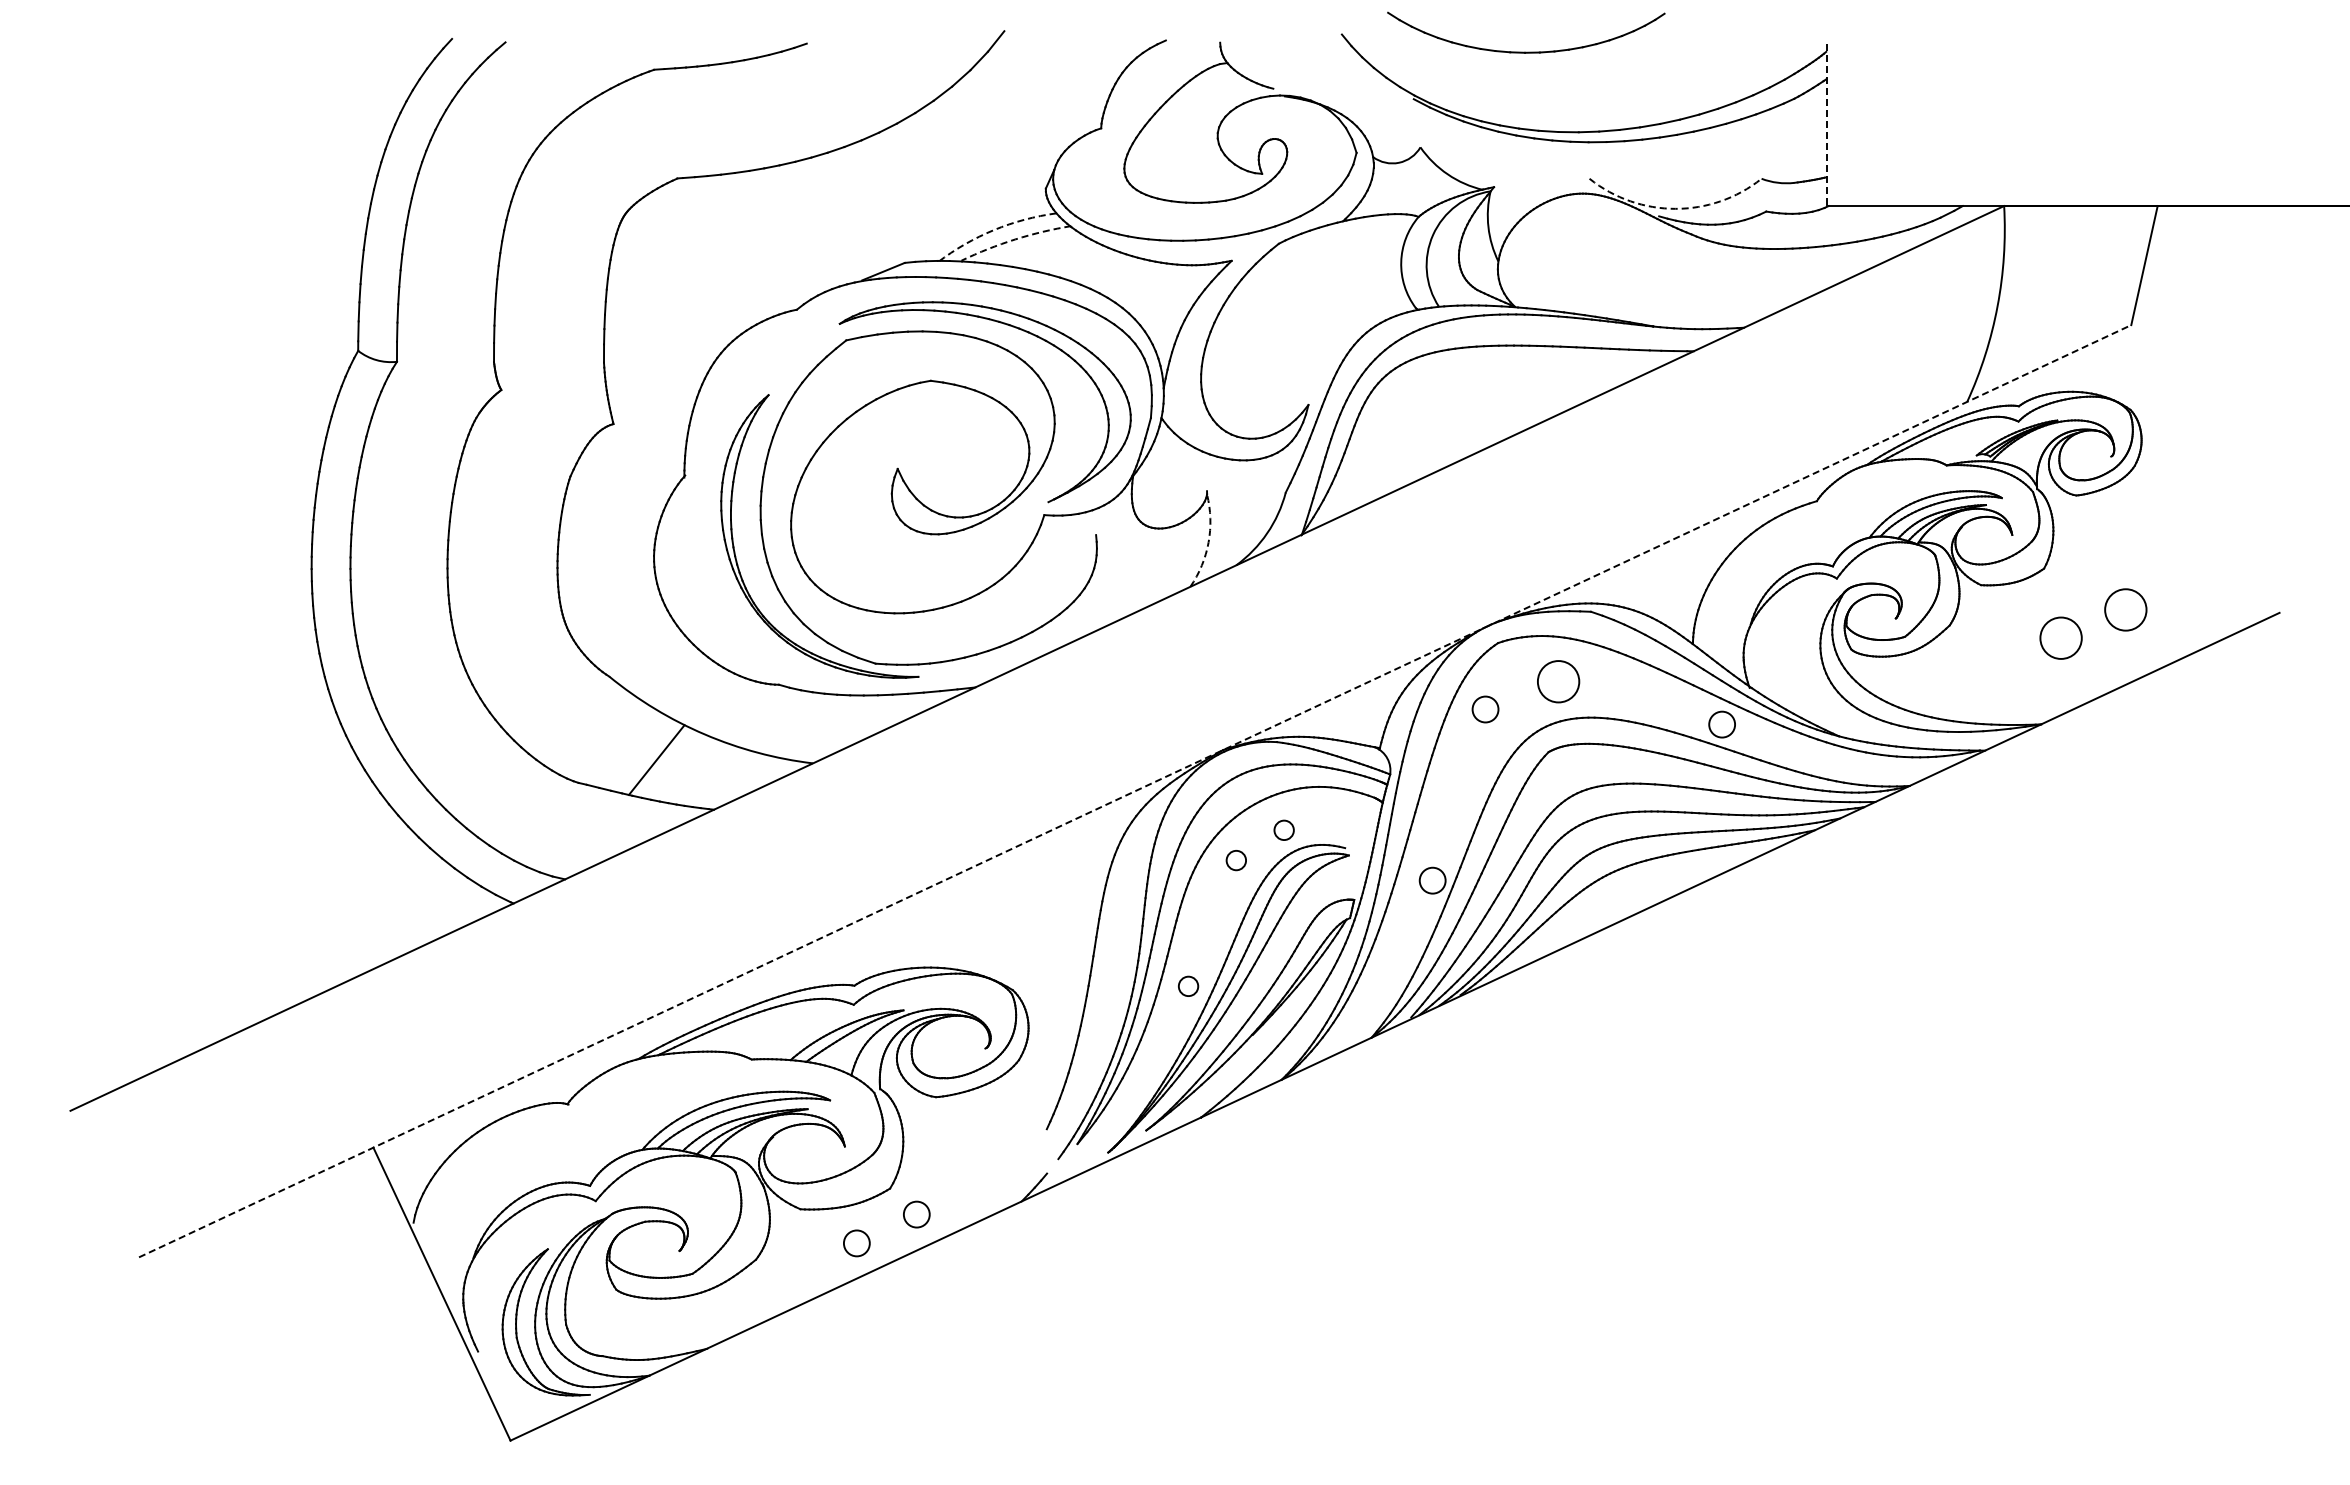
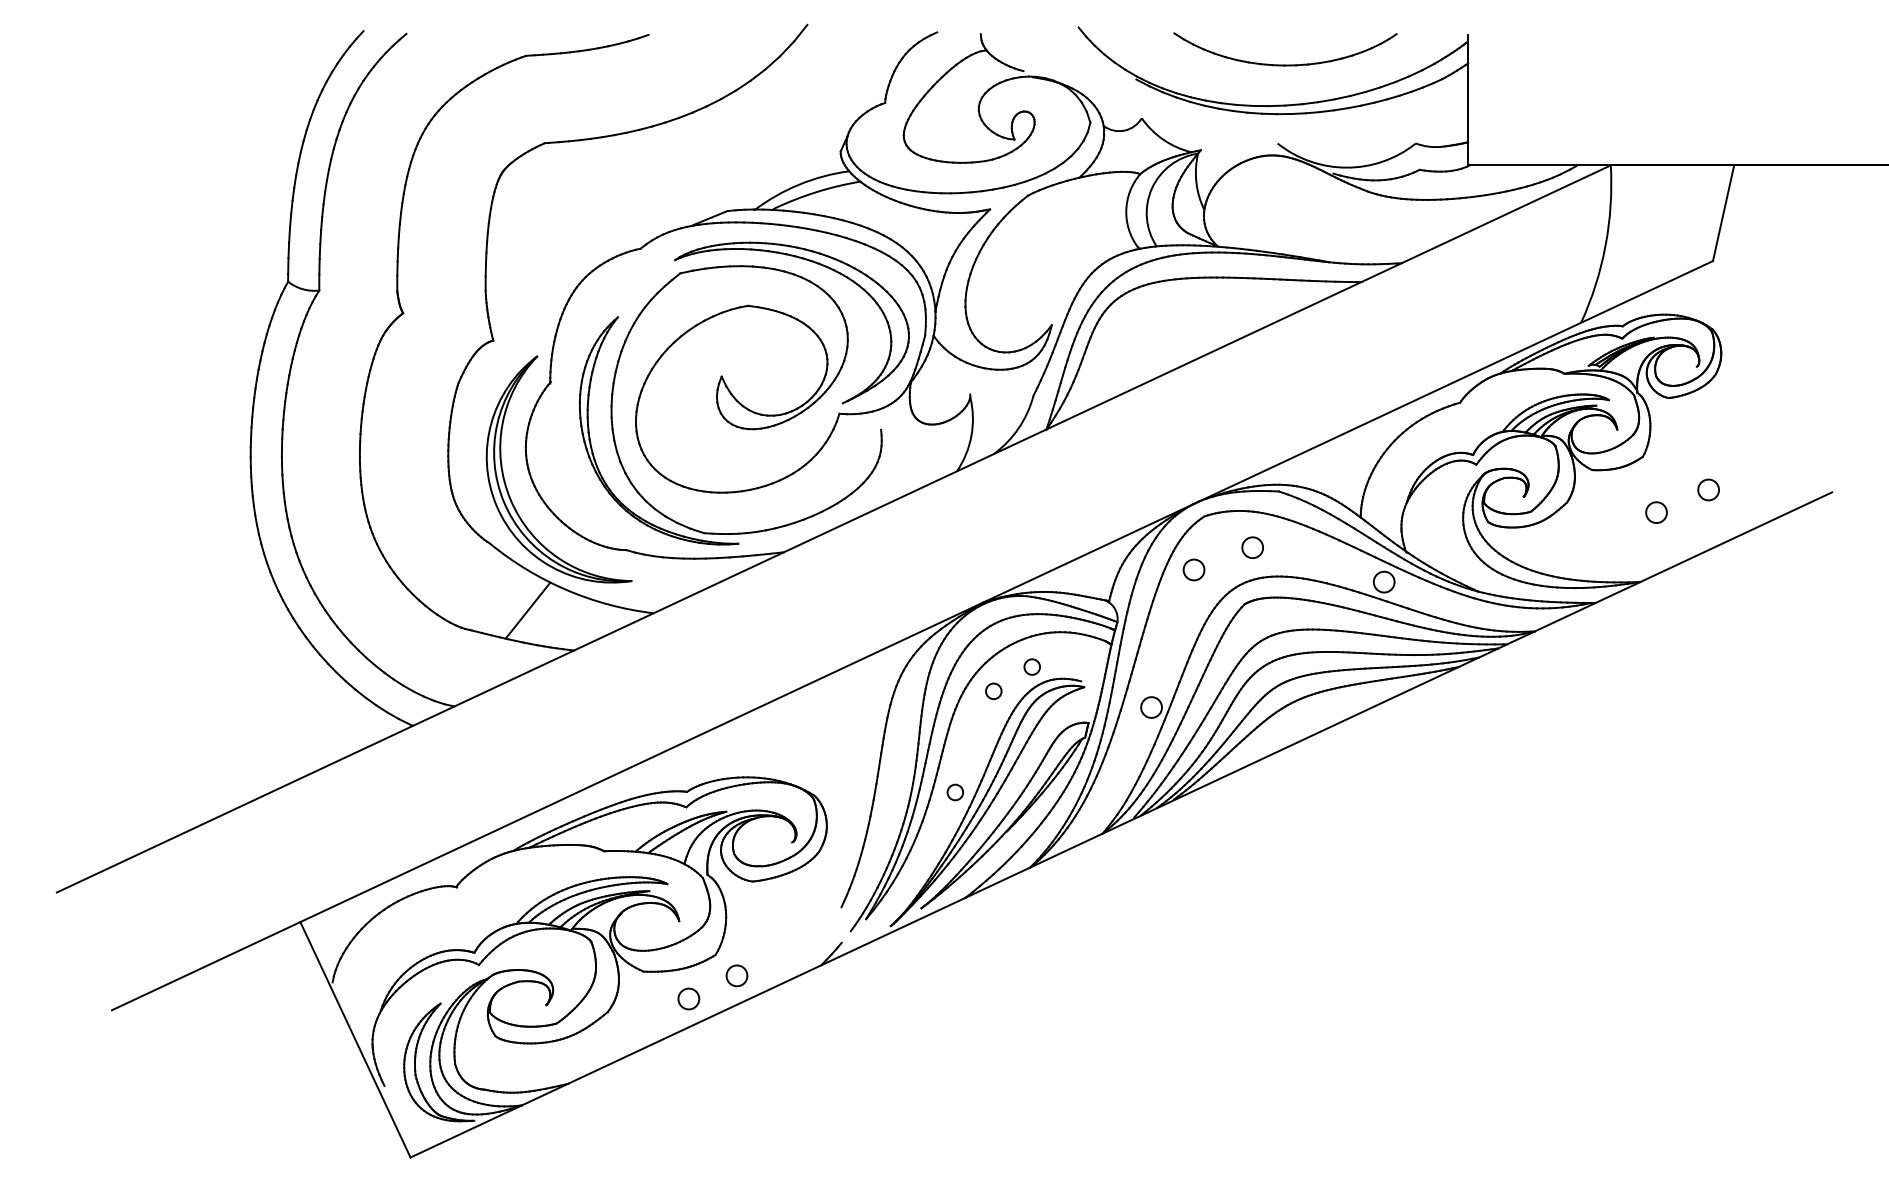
part: (1526, 51) -> (1285, 64), moved
line: (1826, 125) -> (1468, 100), dashed -> solid
arc: (1675, 208) -> (1346, 167), dashed -> solid
arc: (993, 230) -> (798, 185), dashed -> solid
arc: (1015, 239) -> (816, 192), dashed -> solid
arc: (1208, 542) -> (971, 435), dashed -> solid
part: (630, 605) -> (506, 486), added
circle: (2125, 609) -> (1708, 489), size x0.62
circle: (2060, 637) -> (1656, 512), size x0.62
circle: (1558, 681) -> (1252, 547), size x0.62
line: (1135, 791) -> (912, 635), dashed -> solid

